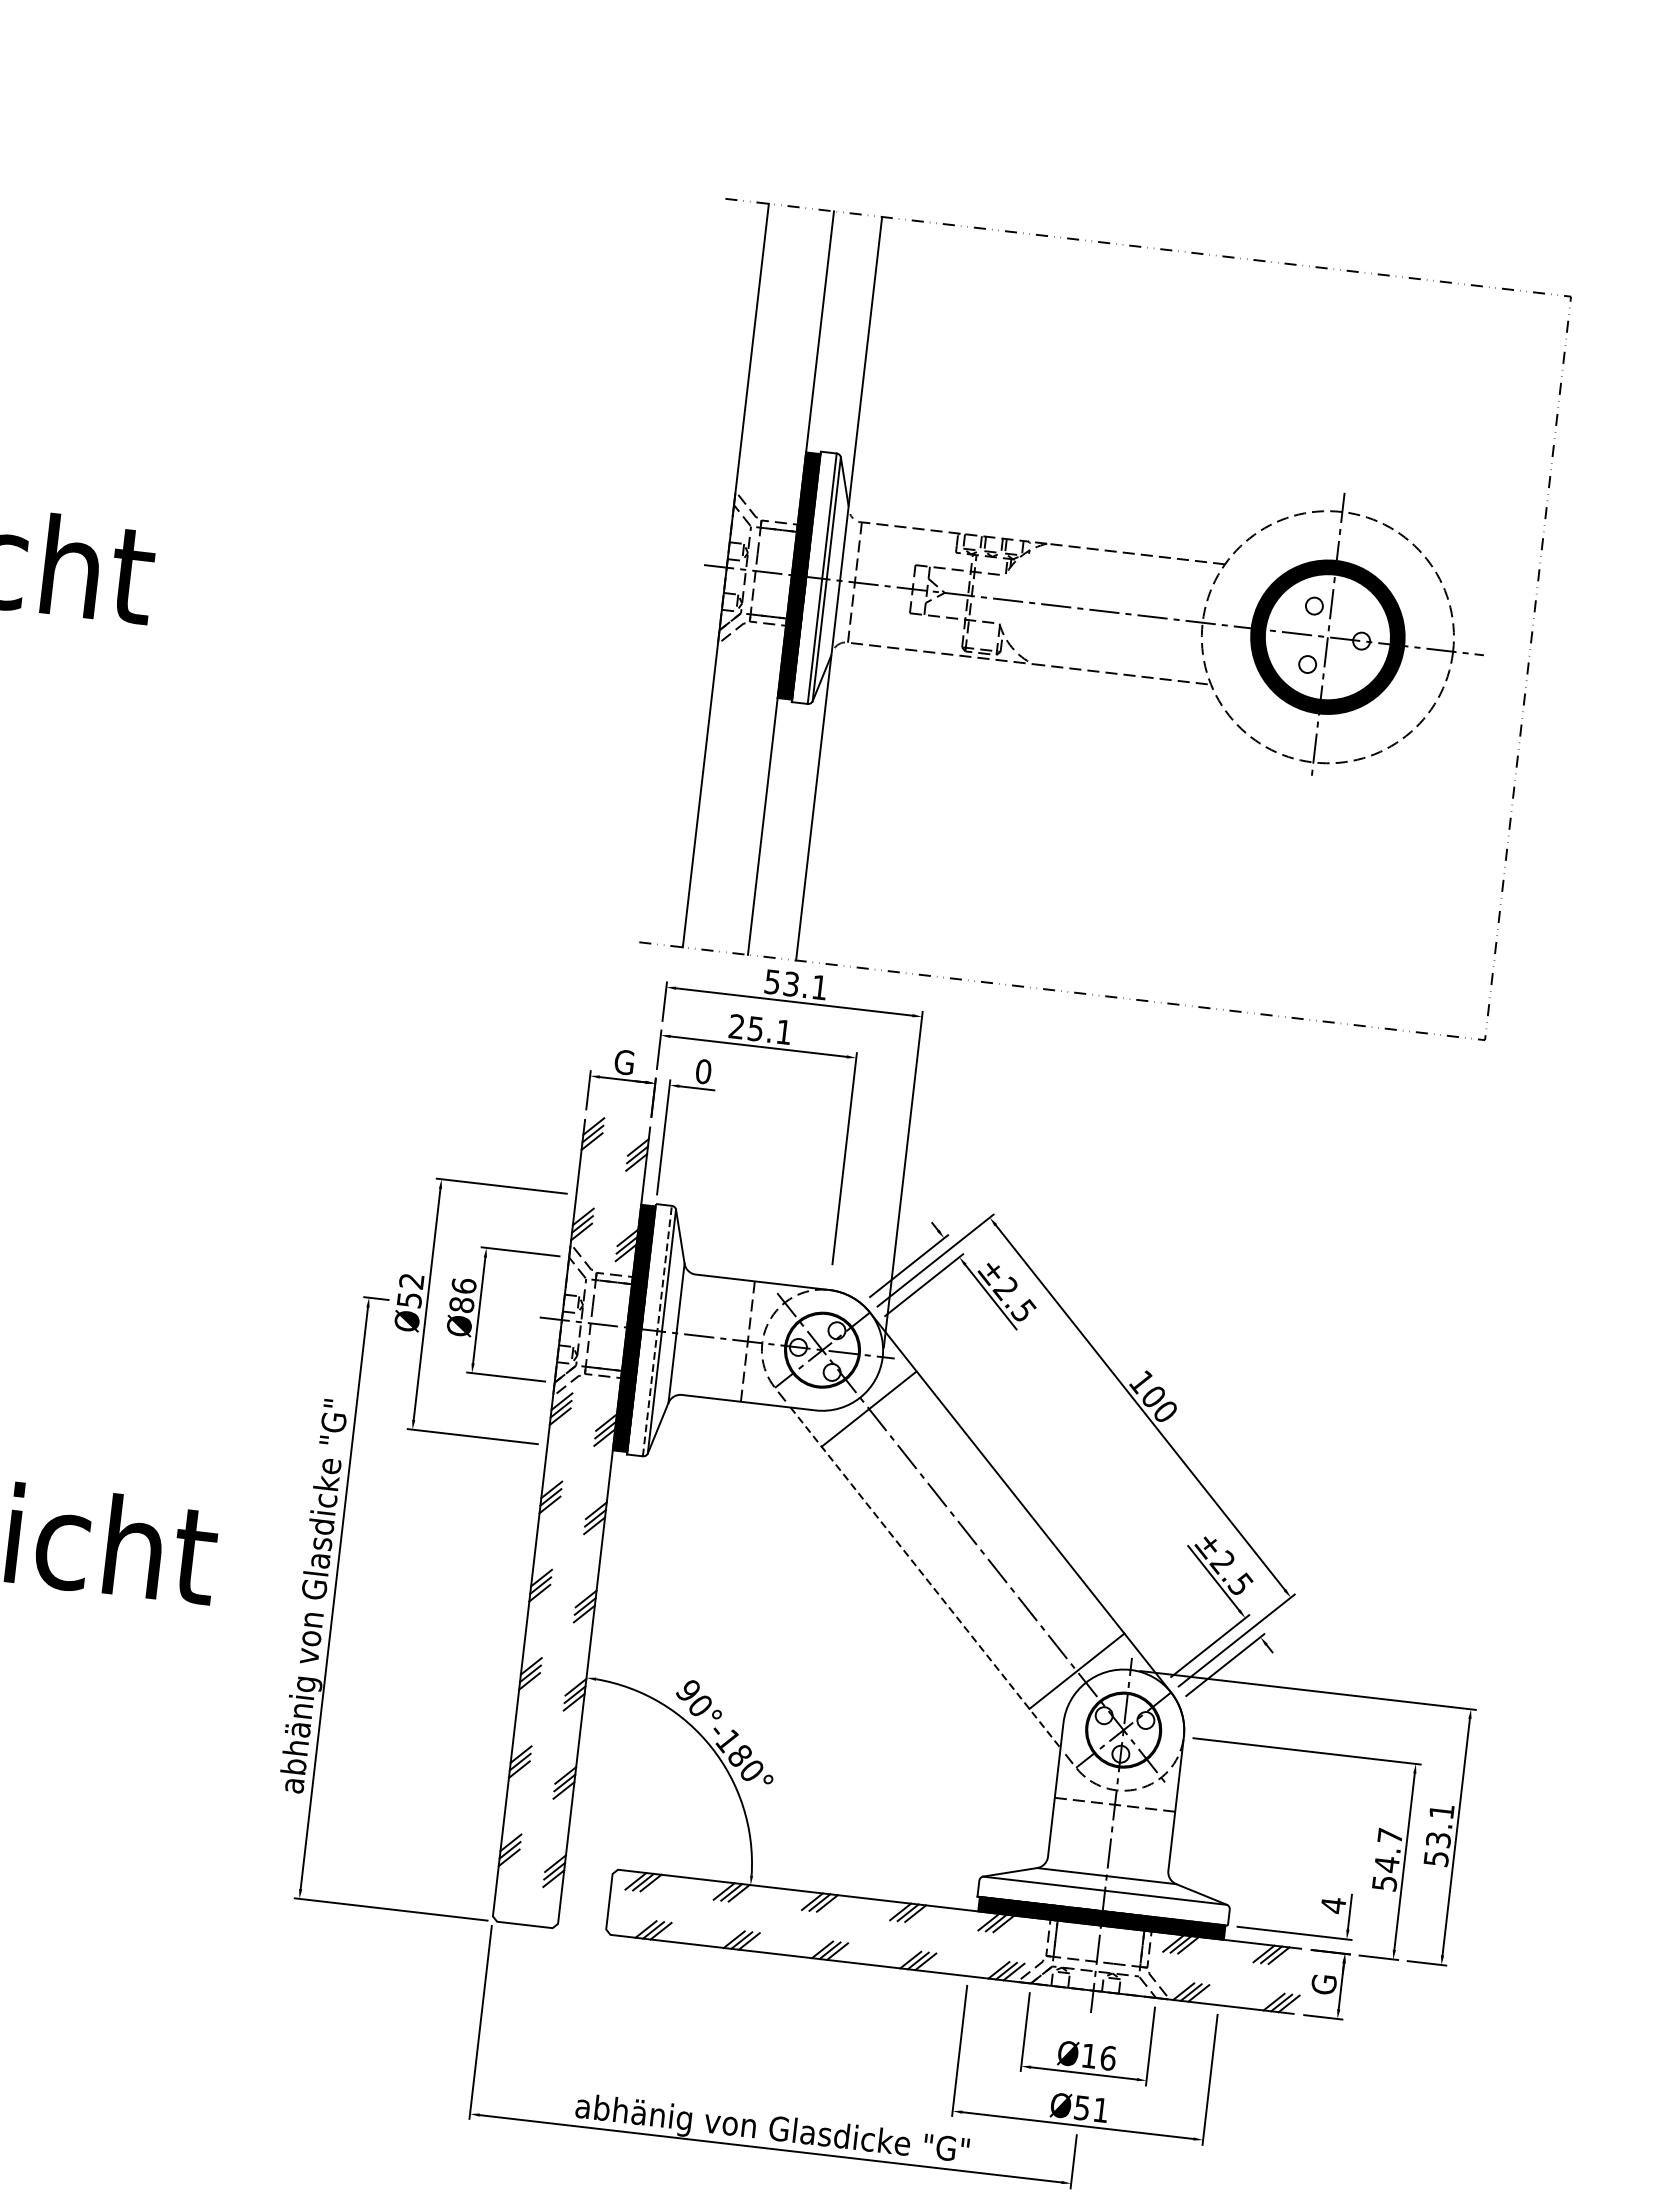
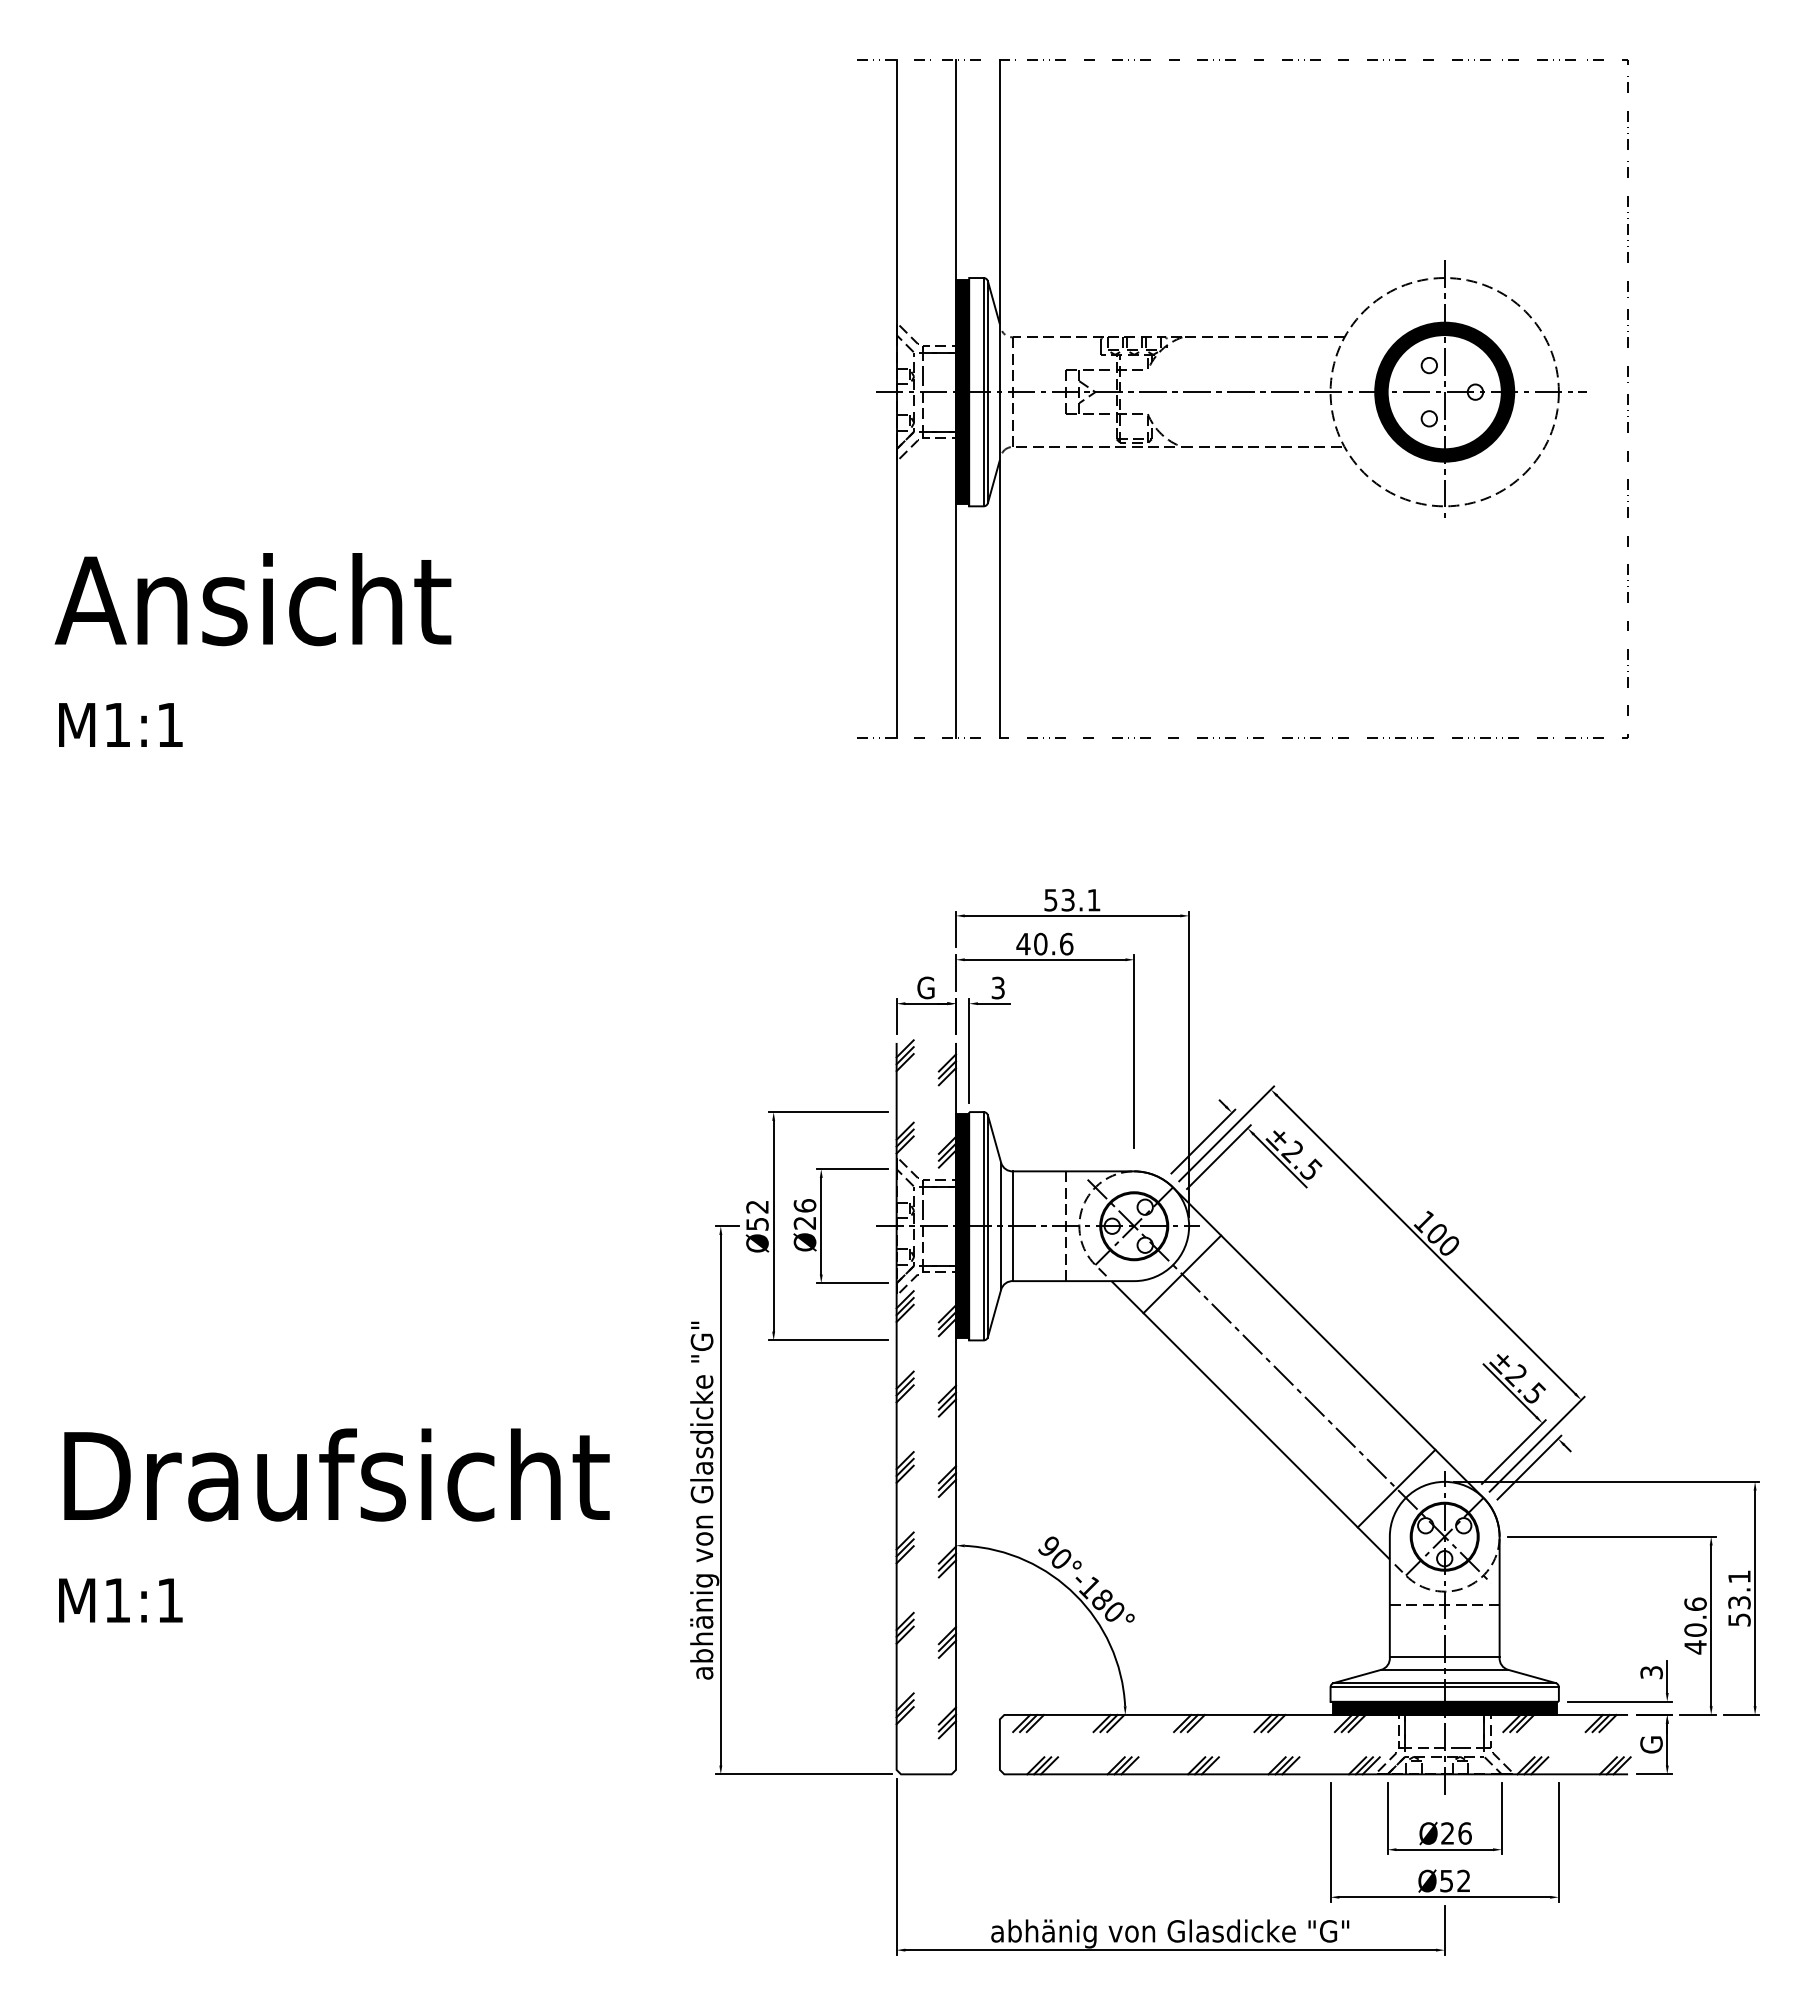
part: (1105, 618) -> (1242, 398), moved
text: (759, 1028) -> (1044, 943), 25.1 -> 40.6
text: (703, 1071) -> (998, 987), 0 -> 3
text: (461, 1304) -> (804, 1222), Ø86 -> Ø26
line: (657, 1330) -> (983, 1225), dashed -> solid
line: (690, 1335) -> (1013, 1226), added
line: (925, 1578) -> (1250, 1420), dashed -> solid
text: (1387, 1859) -> (1695, 1625), 54.7 -> 40.6
line: (1108, 1862) -> (1444, 1657), added
line: (1104, 1895) -> (1444, 1687), added
text: (1333, 1905) -> (1651, 1672), 4 -> 3
text: (1089, 2055) -> (1447, 1833), Ø16 -> Ø26
text: (1100, 2109) -> (1463, 1880), Ø51 -> Ø52

